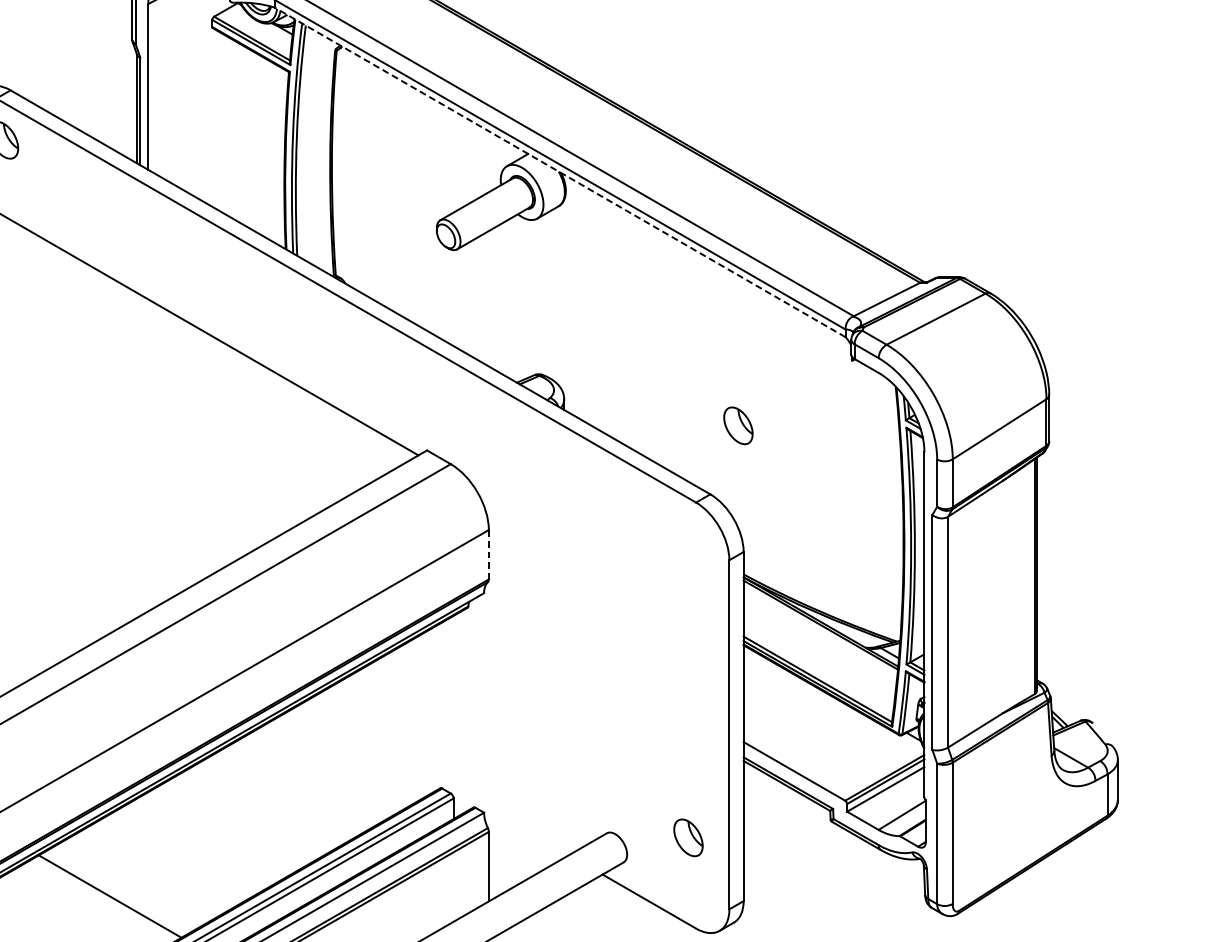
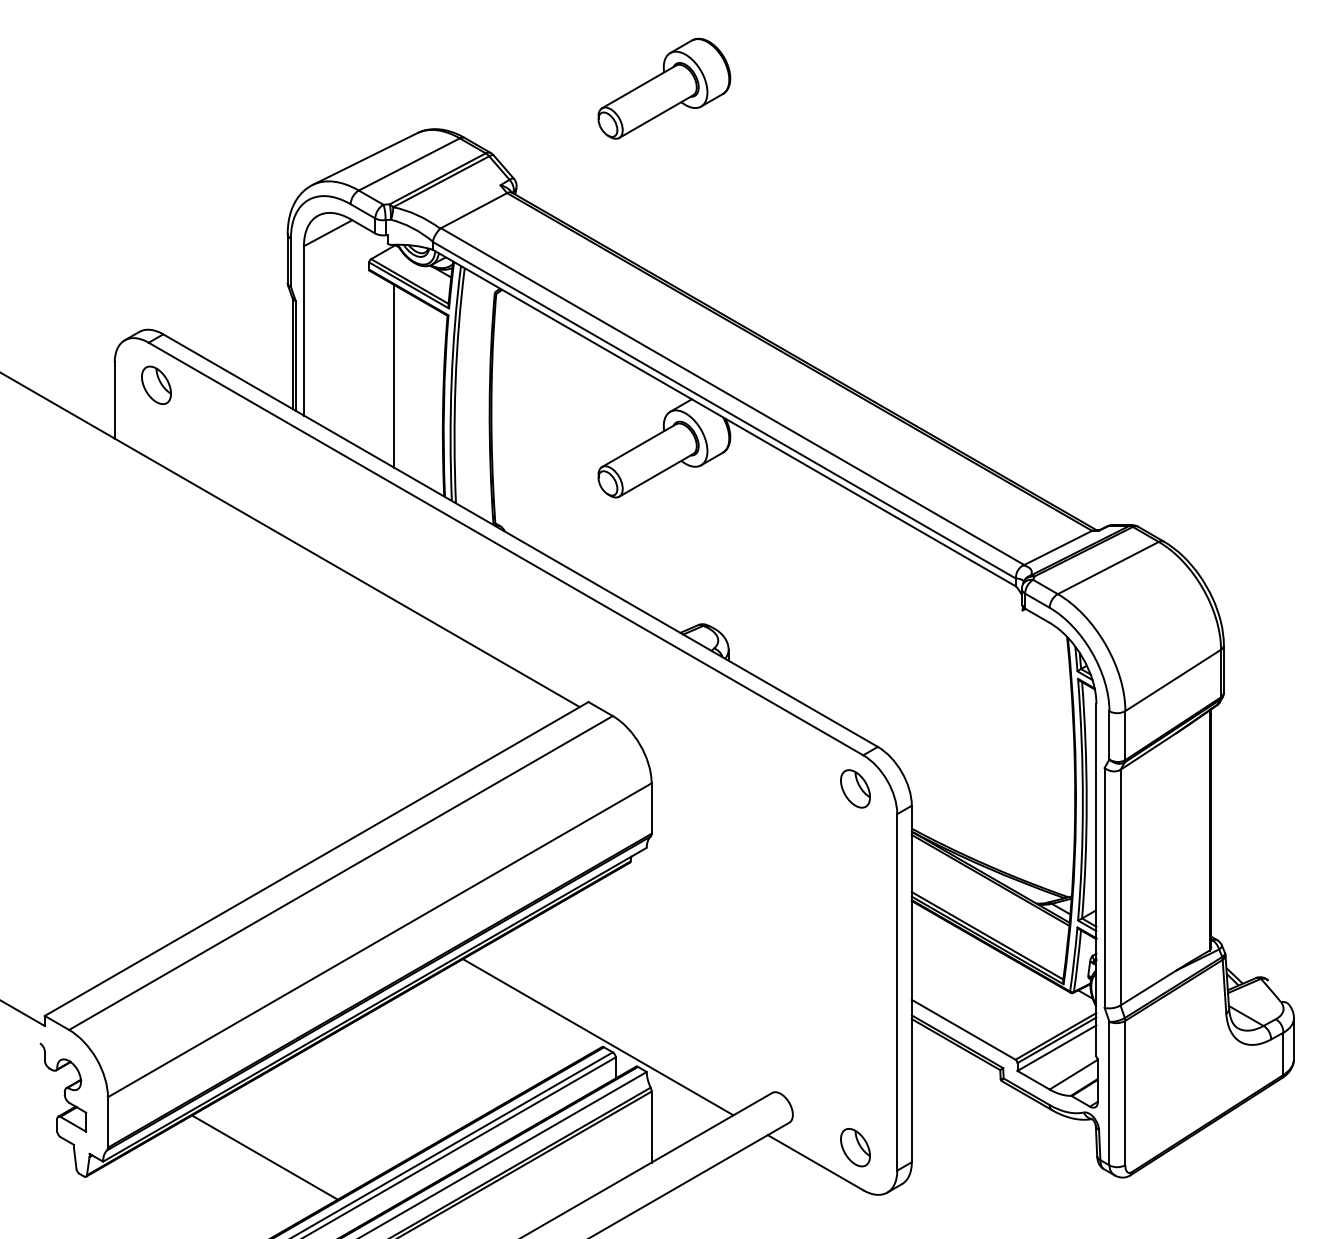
line: (237, 131) -> (394, 376), added
line: (560, 172) -> (724, 418), dashed -> solid
part: (738, 425) -> (855, 788), moved
line: (488, 555) -> (651, 809), dashed -> solid
line: (435, 778) -> (597, 1037), added
part: (688, 837) -> (855, 1147), moved

